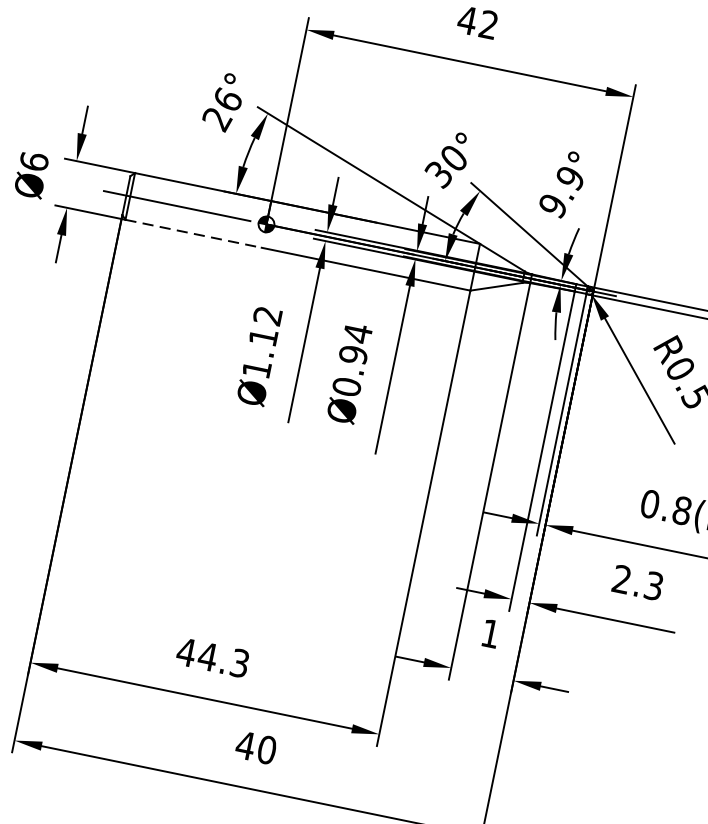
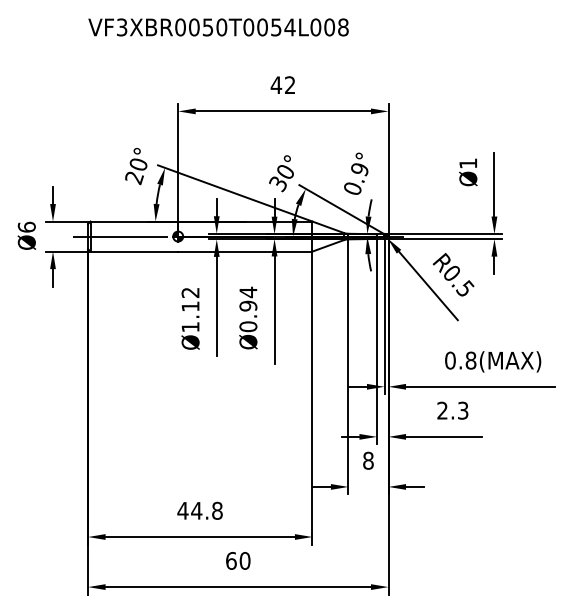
text: (227, 99) -> (138, 164), 26° -> 20°
text: (552, 205) -> (352, 188), 9.9° -> 0.9°
line: (193, 233) -> (134, 251), dashed -> solid
text: (490, 633) -> (368, 460), 1 -> 8
text: (240, 662) -> (217, 510), 44.3 -> 44.8
text: (244, 744) -> (230, 560), 40 -> 60

